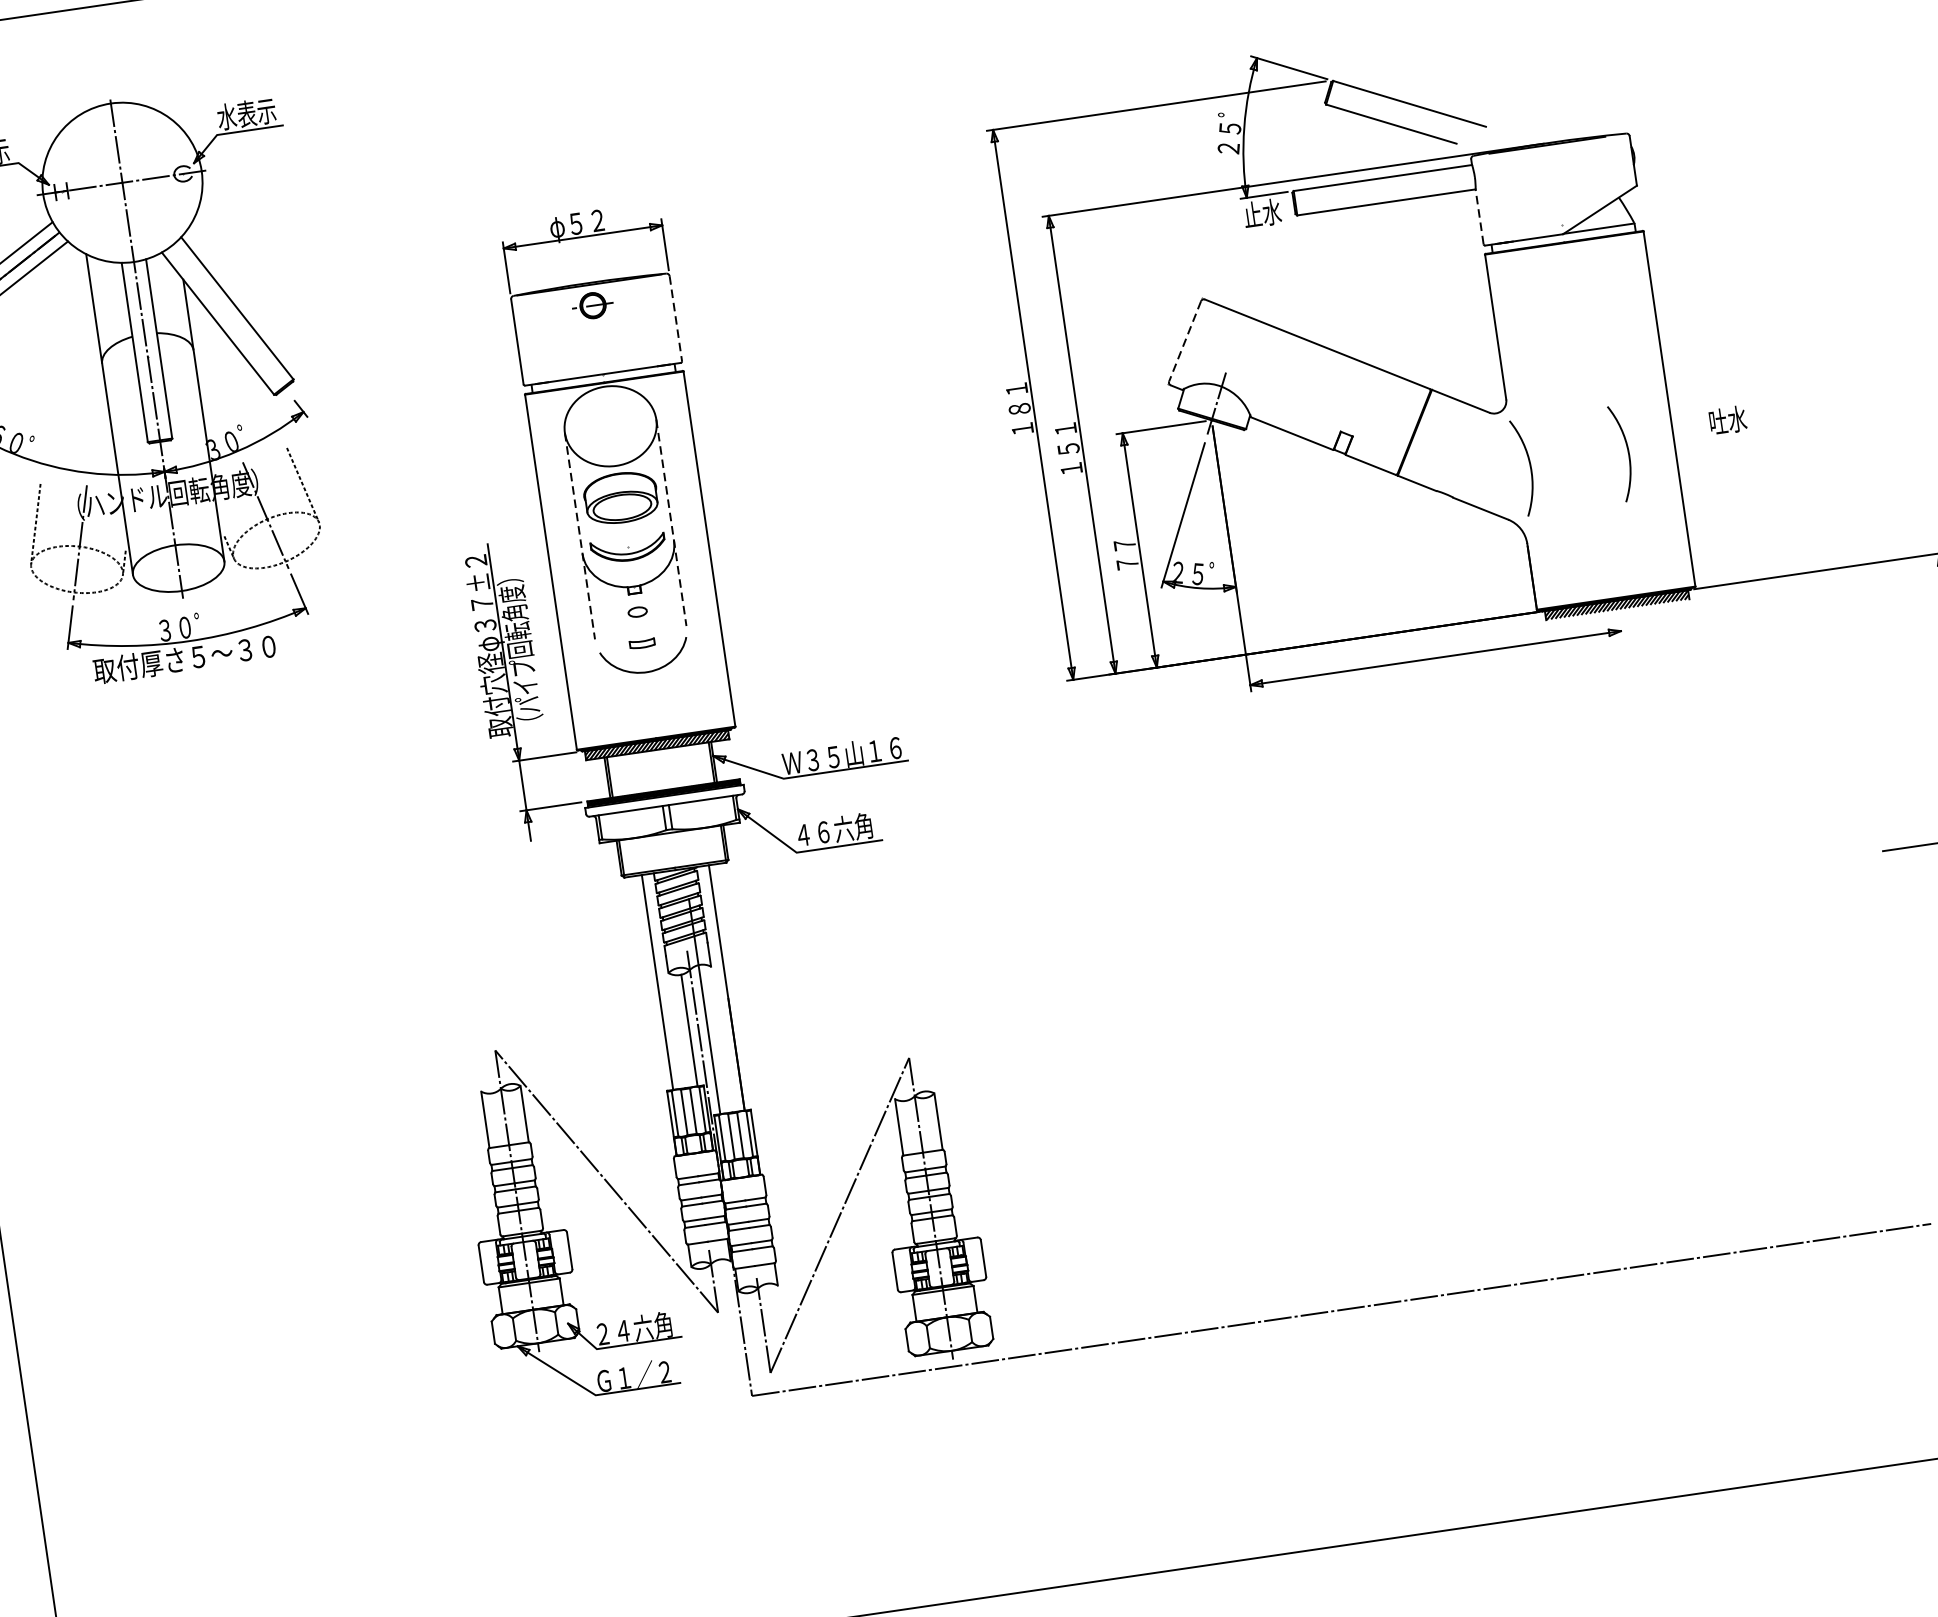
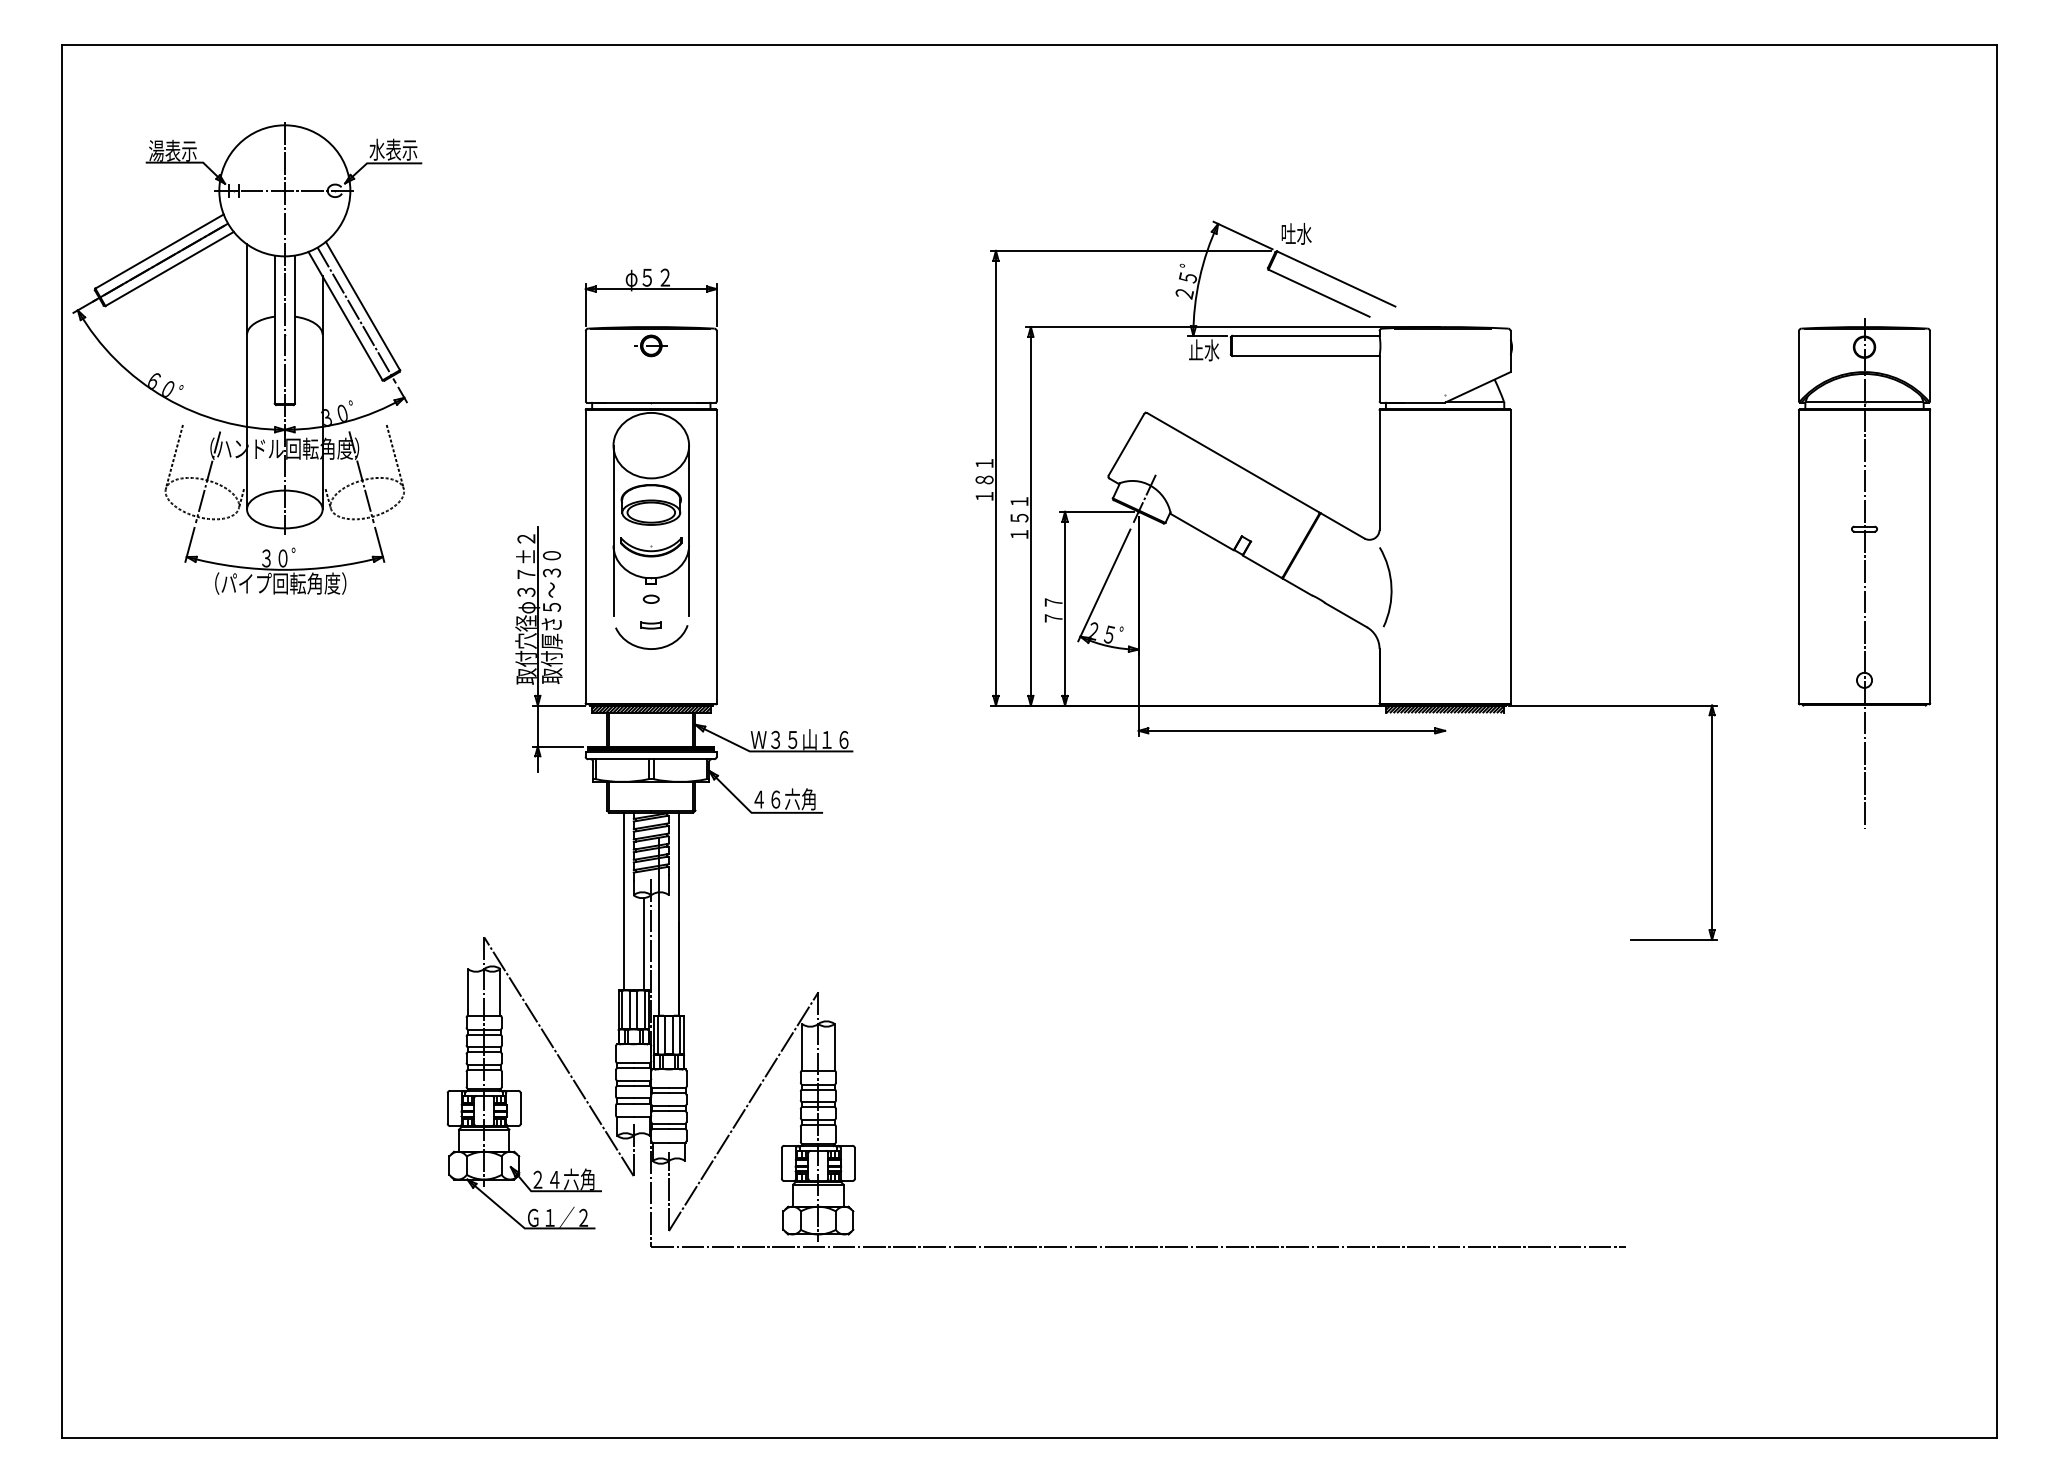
line: (1479, 216) -> (1379, 378), dashed -> solid
line: (675, 319) -> (716, 366), dashed -> solid
line: (231, 320) -> (356, 315), added
line: (1185, 342) -> (1126, 445), dashed -> solid
text: (1727, 419) -> (1296, 233), moved
arc: (1627, 453) -> (1471, 587), removed
line: (671, 523) -> (689, 531), dashed -> solid
line: (580, 536) -> (613, 531), dashed -> solid
text: (520, 651) -> (551, 617), （パイプ回転角度） -> 取付厚さ５～３０
text: (184, 658) -> (278, 583), 取付厚さ５～３０ -> （パイプ回転角度）

